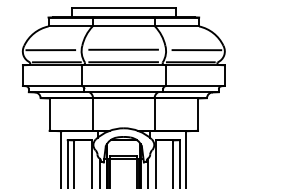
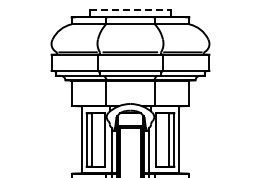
line: (123, 8) -> (130, 10), solid -> dashed
line: (50, 49) -> (73, 42), removed
line: (123, 49) -> (130, 42), removed
line: (196, 49) -> (187, 42), removed

